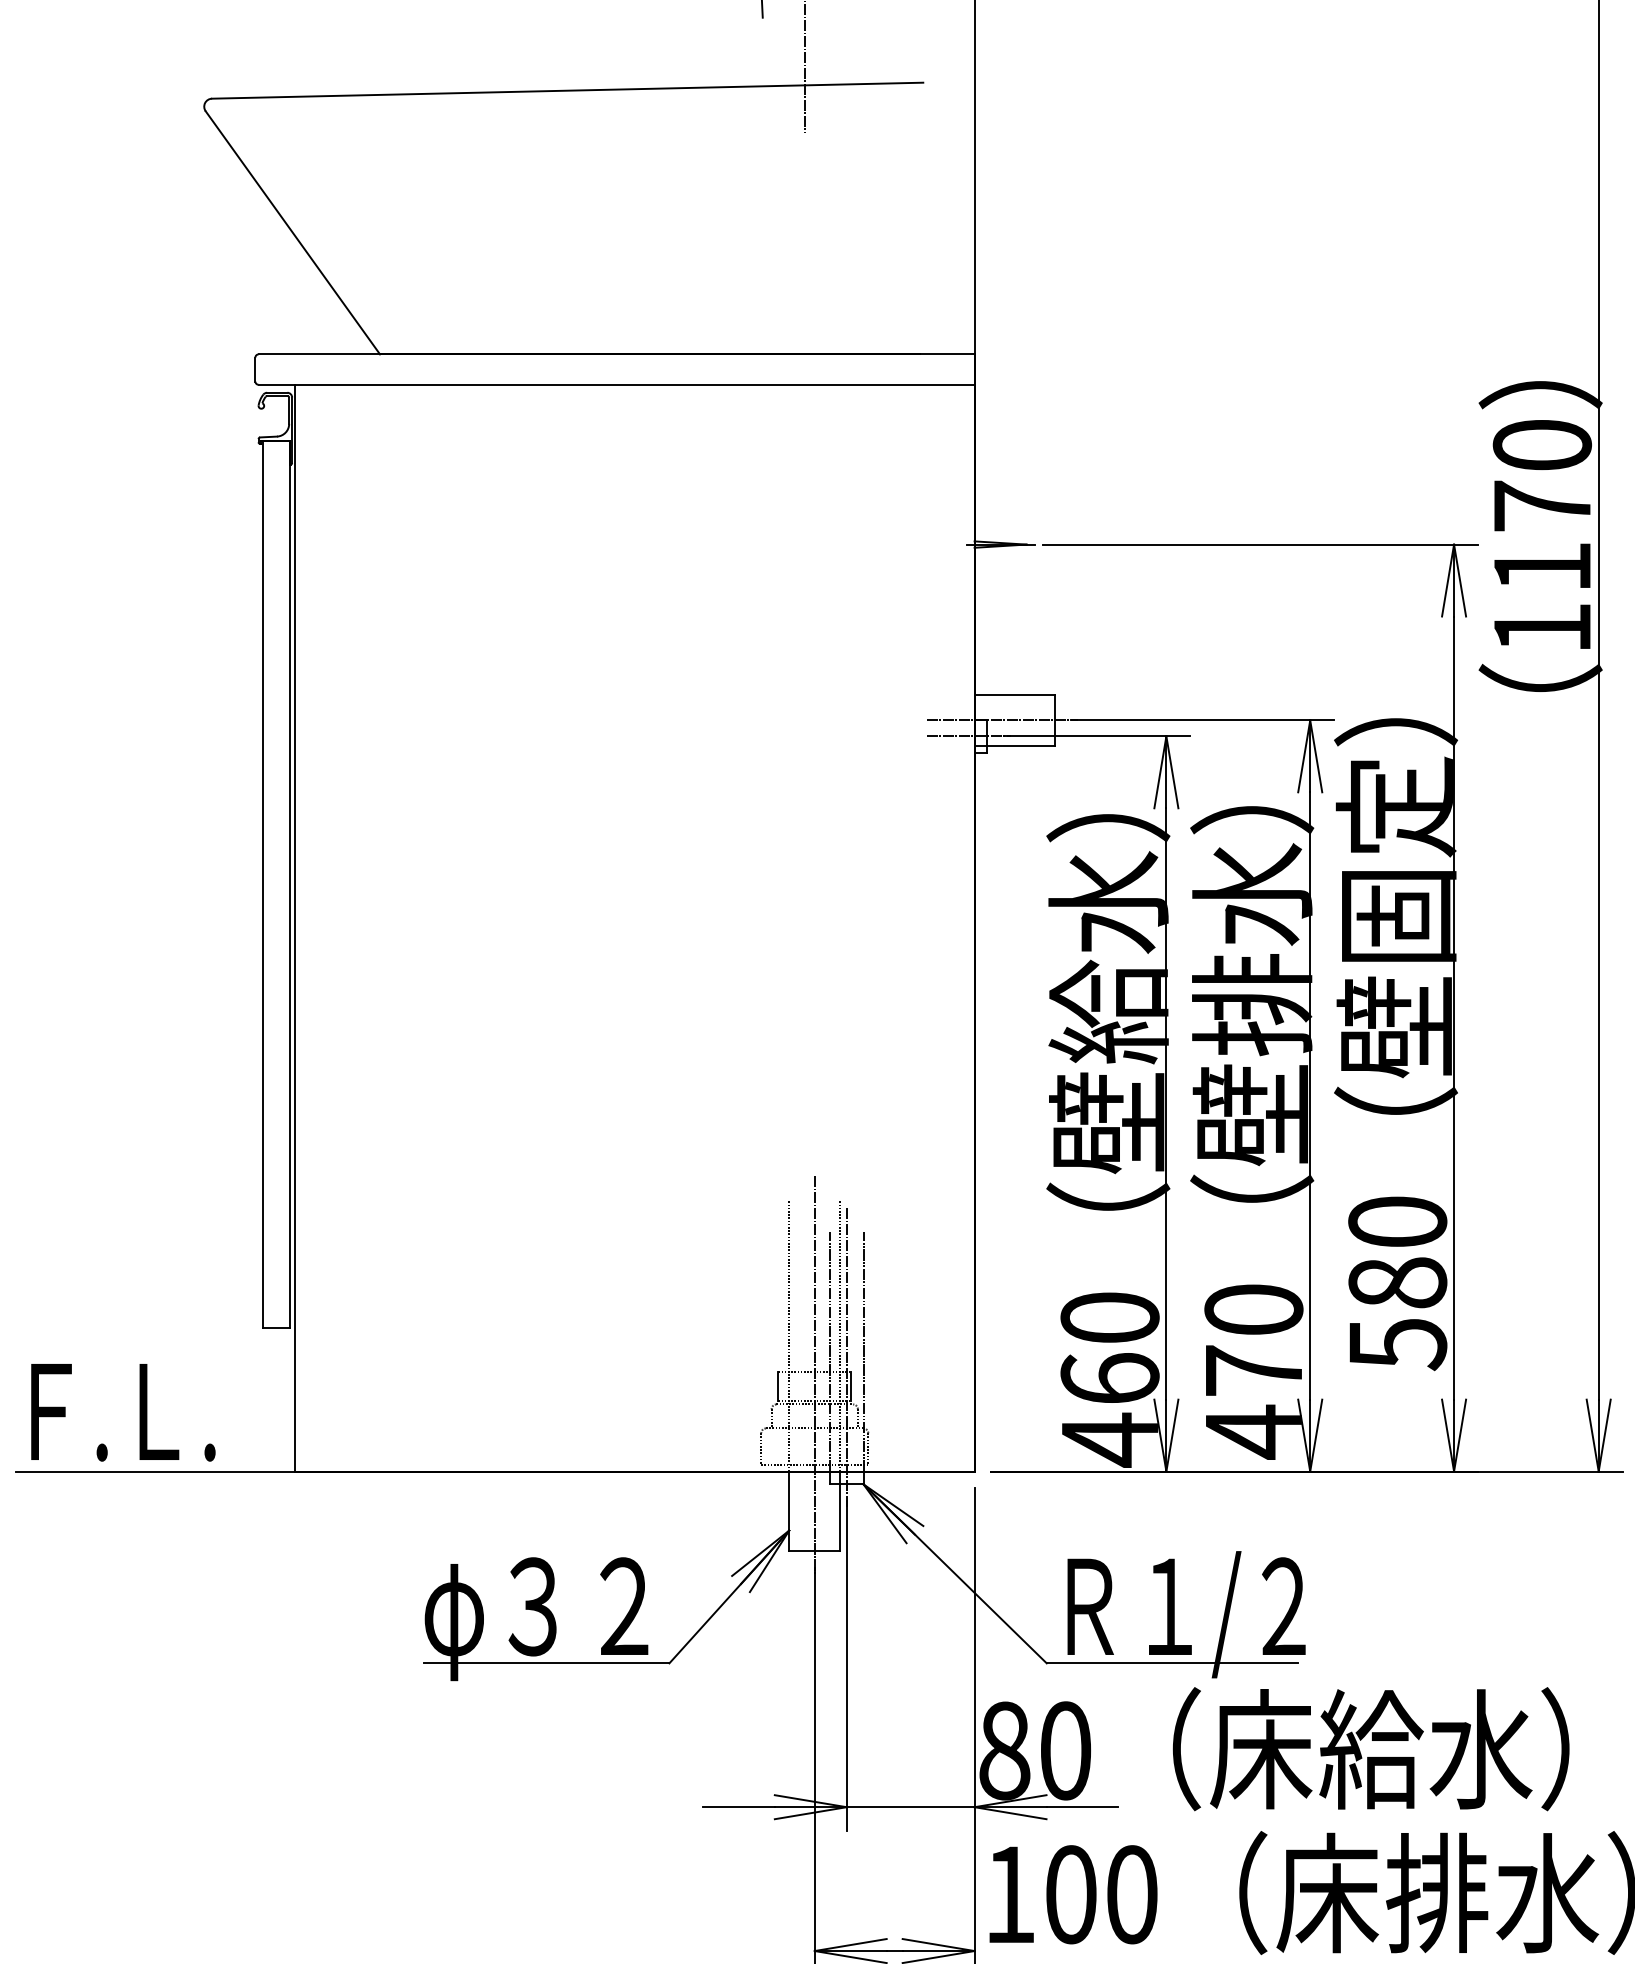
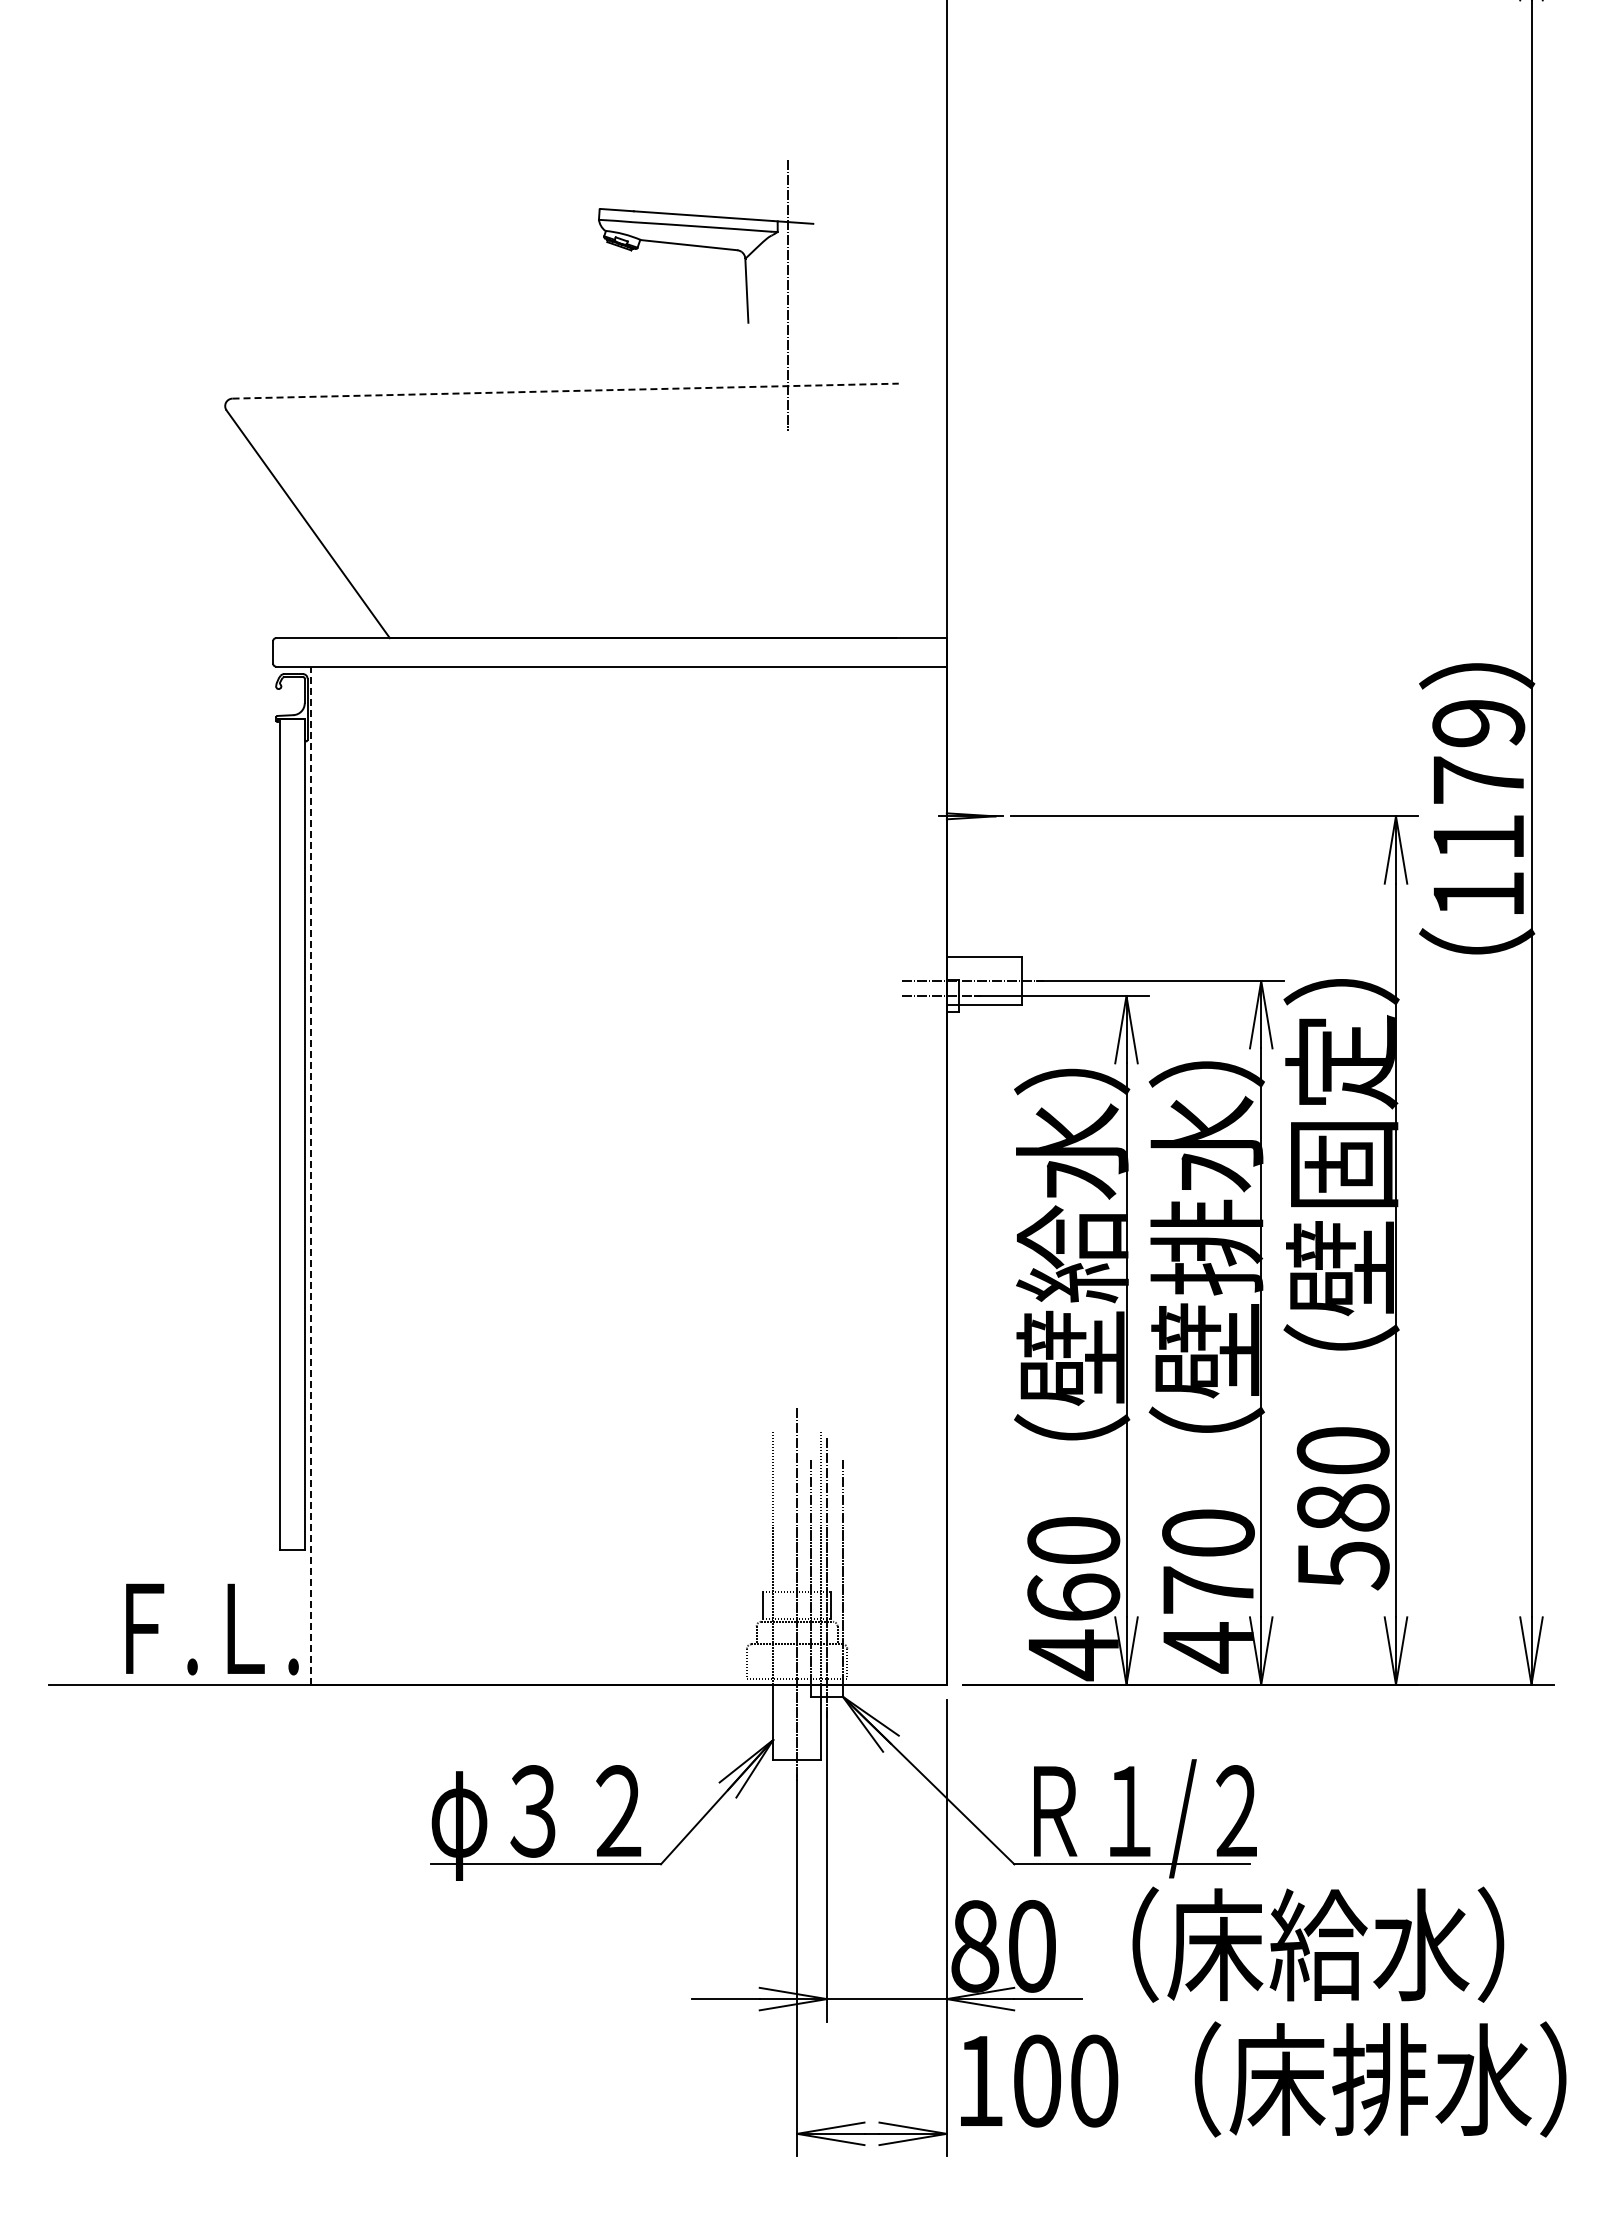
line: (568, 91) -> (566, 391), solid -> dashed
text: (1542, 445) -> (1478, 723), 1170 -> 1179
line: (295, 928) -> (310, 1175), solid -> dashed
text: (123, 1412) -> (212, 1629), moved

